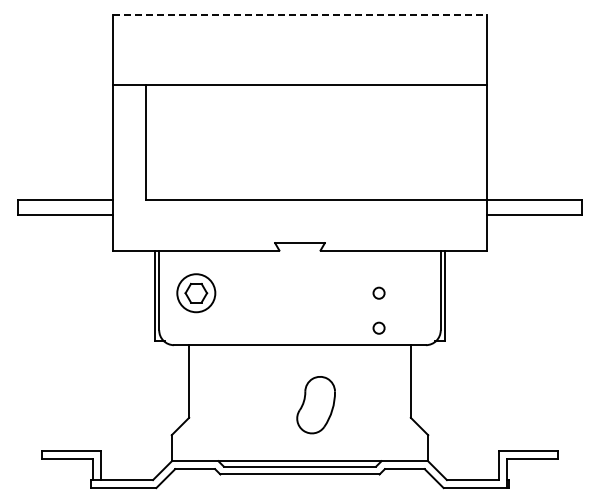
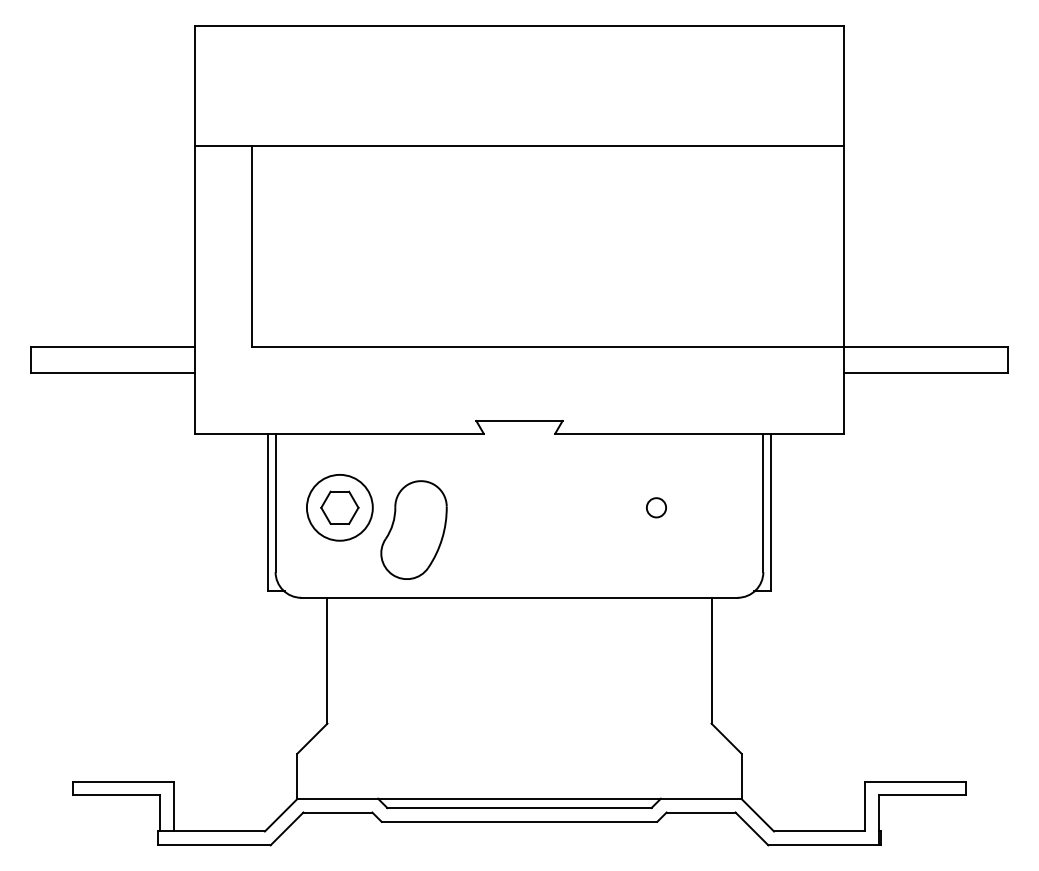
line: (300, 14) -> (520, 24), dashed -> solid
circle: (378, 327) -> (655, 567), removed
part: (315, 405) -> (412, 530), moved

